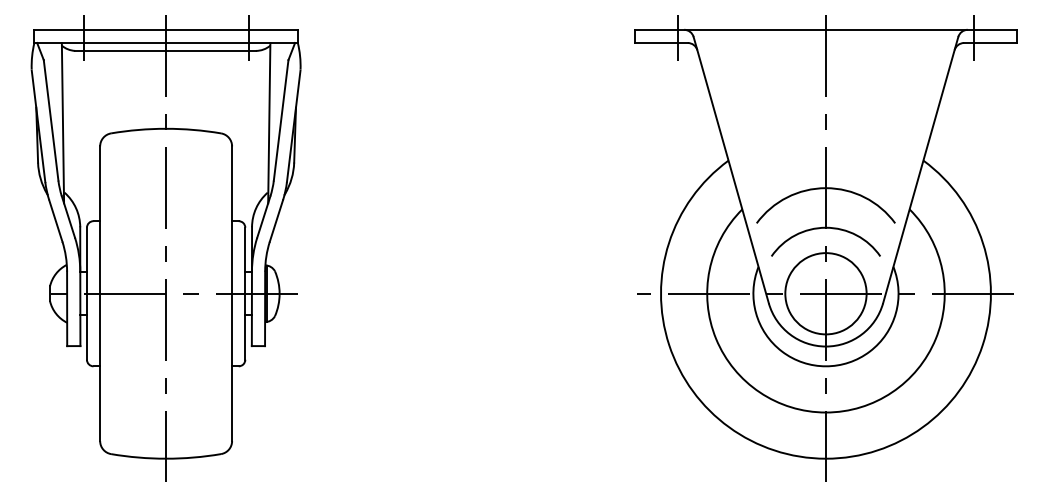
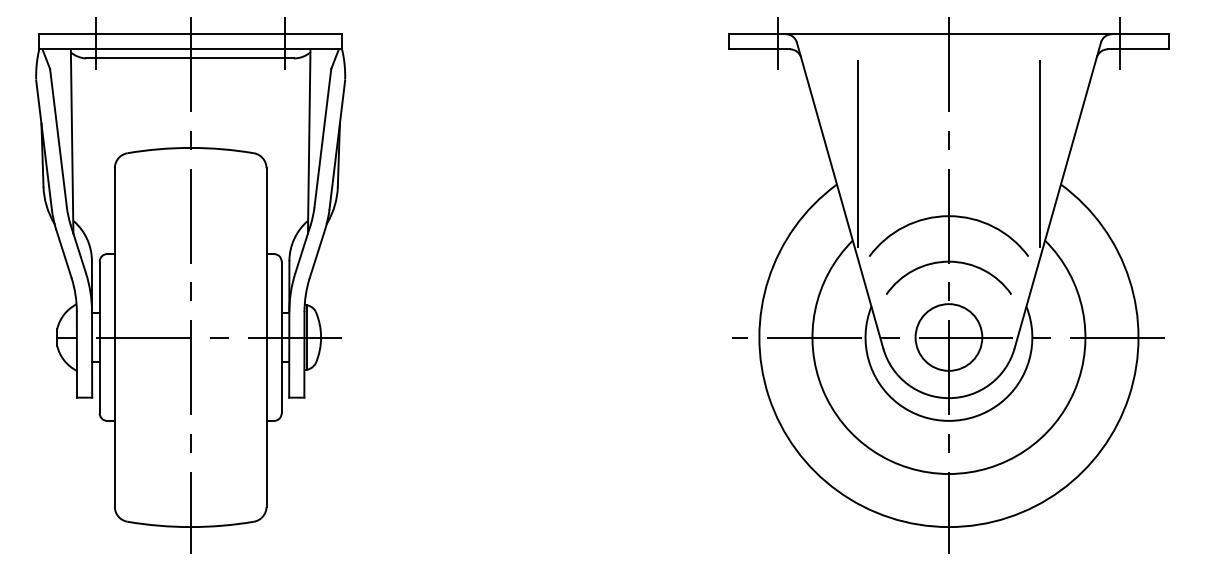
line: (746, 133) -> (857, 153), added
line: (904, 133) -> (1039, 153), added
circle: (825, 293) -> (948, 337), size x0.71

